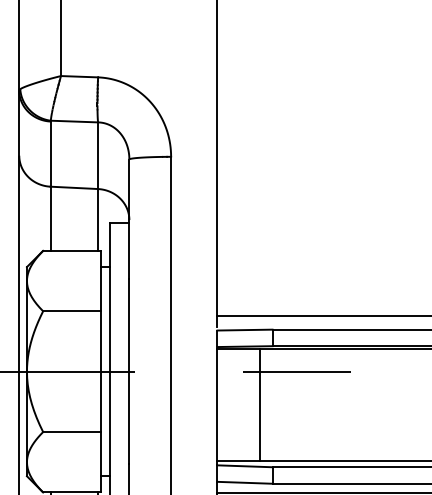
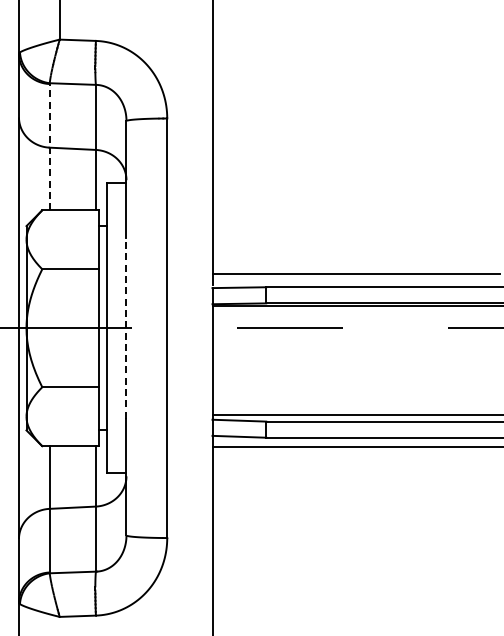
line: (50, 185) -> (49, 146), solid -> dashed
line: (129, 370) -> (126, 327), solid -> dashed
line: (260, 404) -> (254, 360), removed

